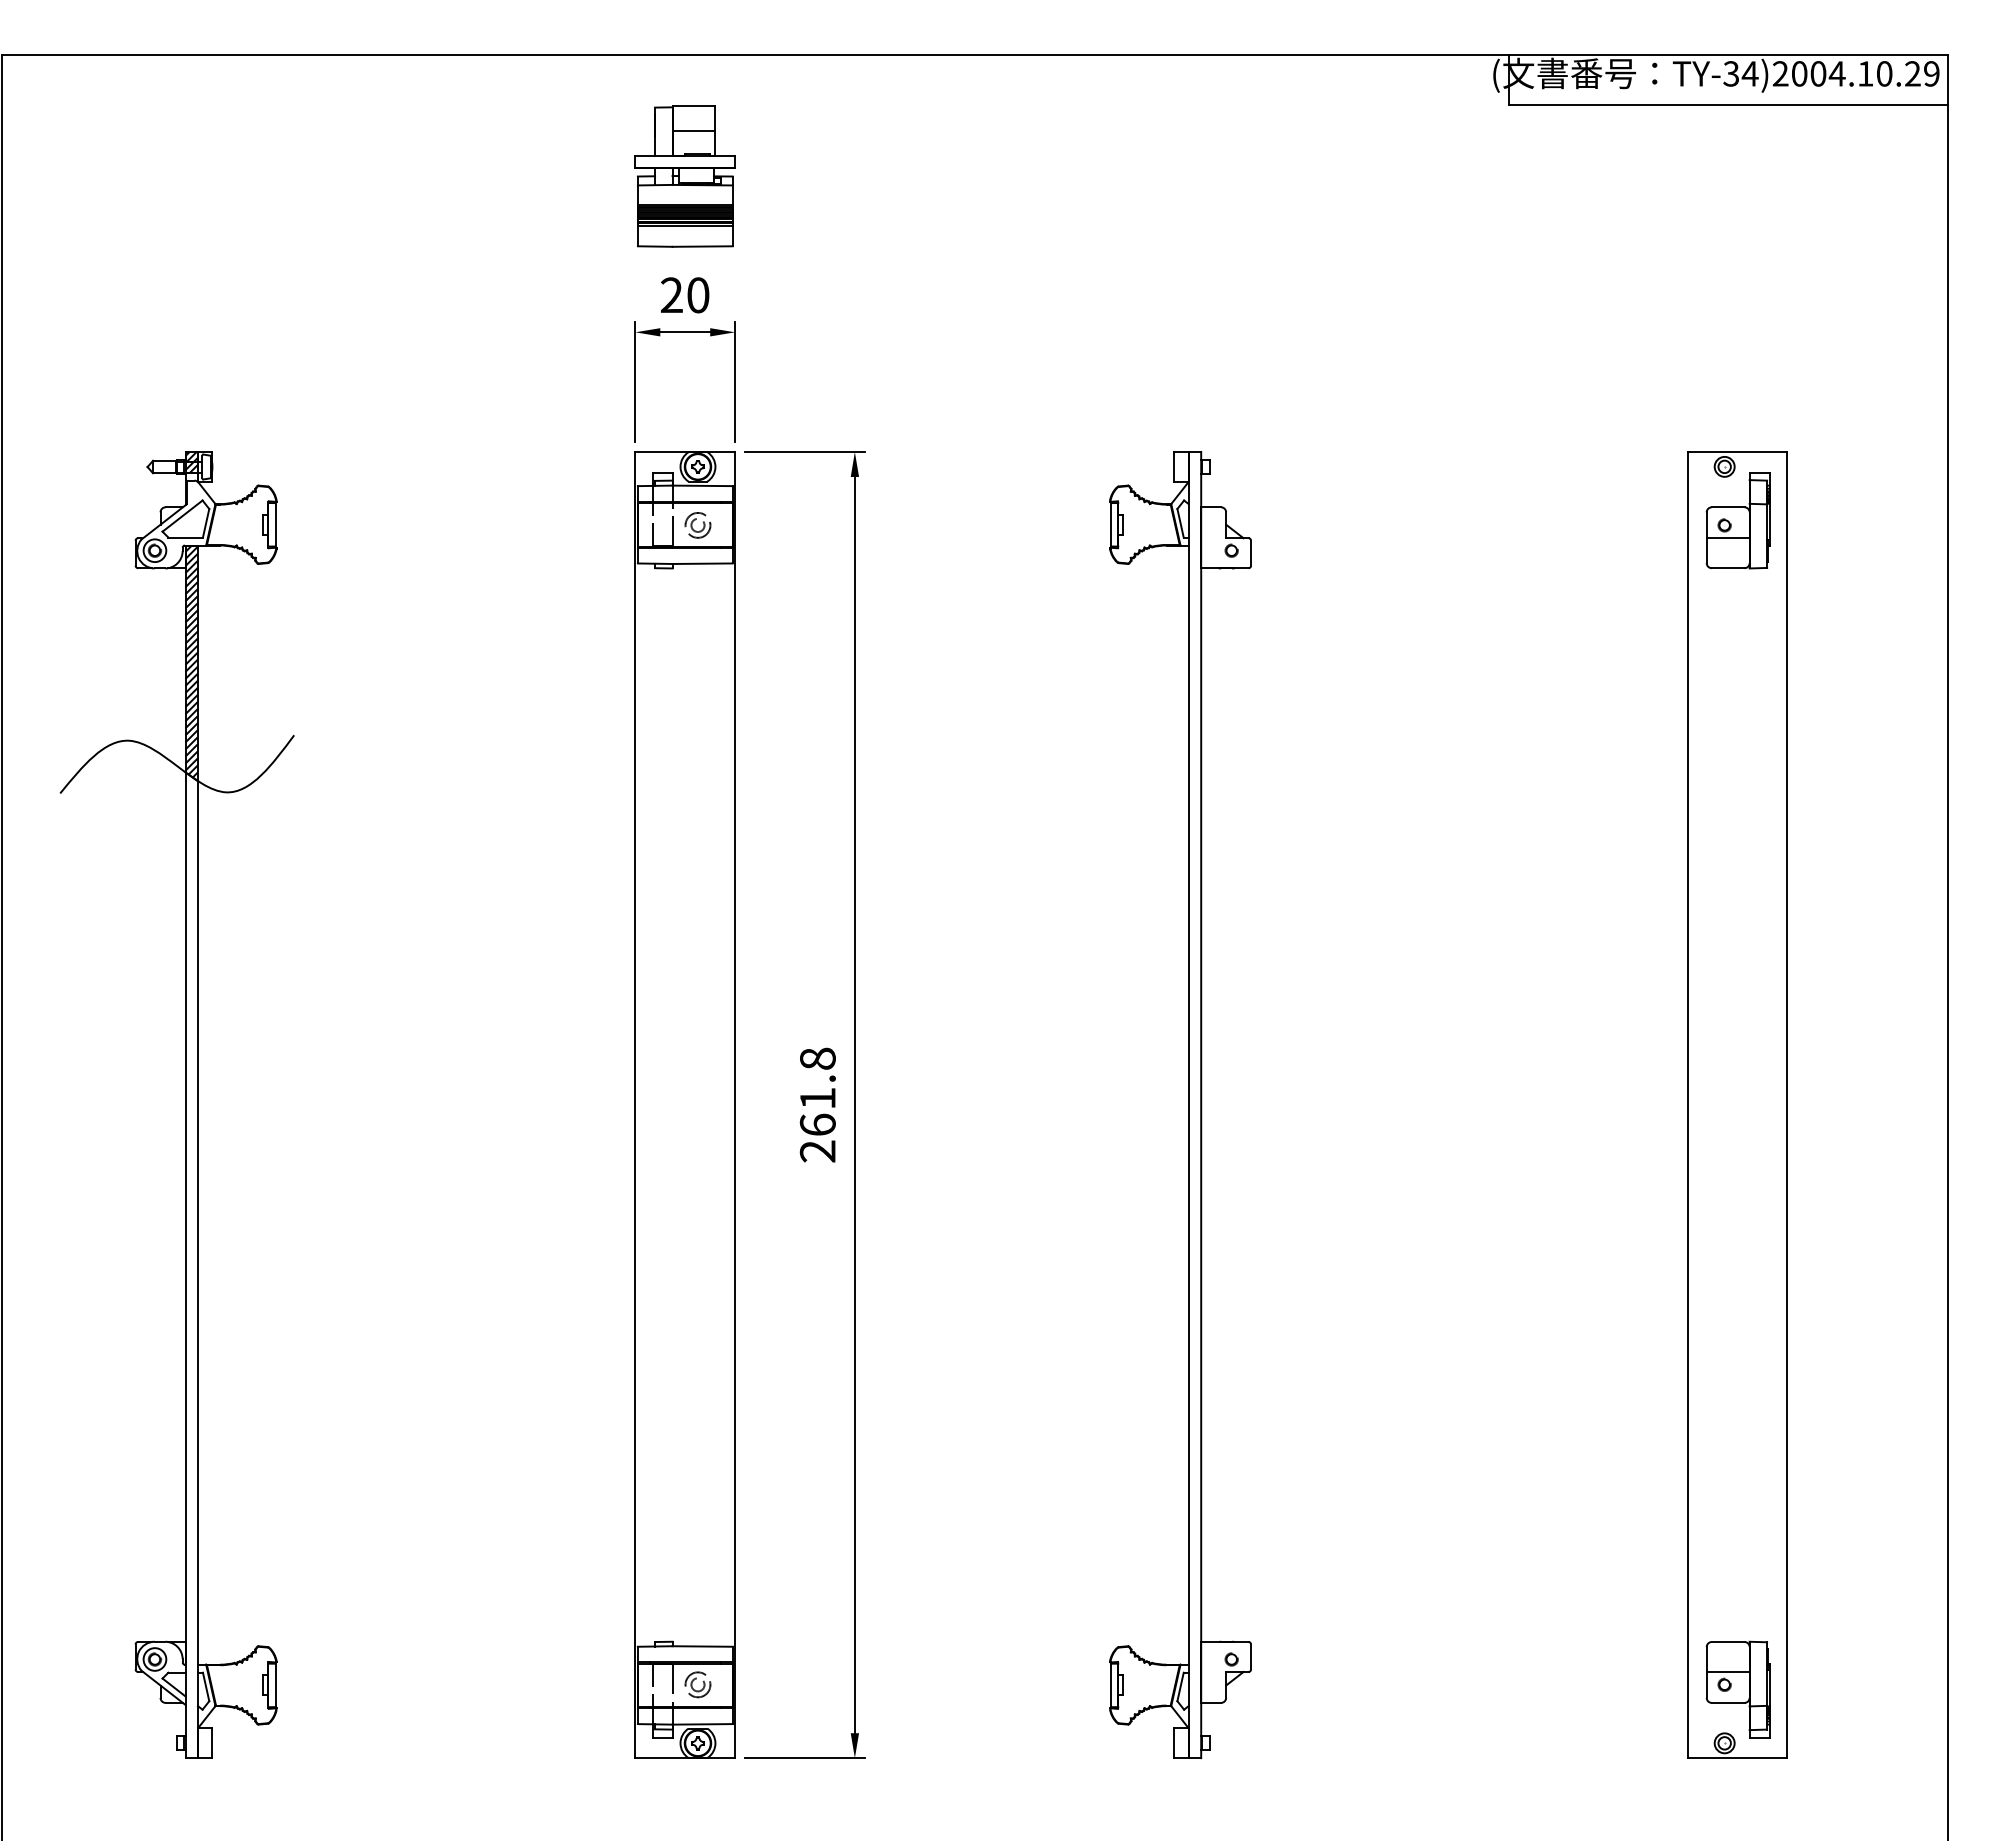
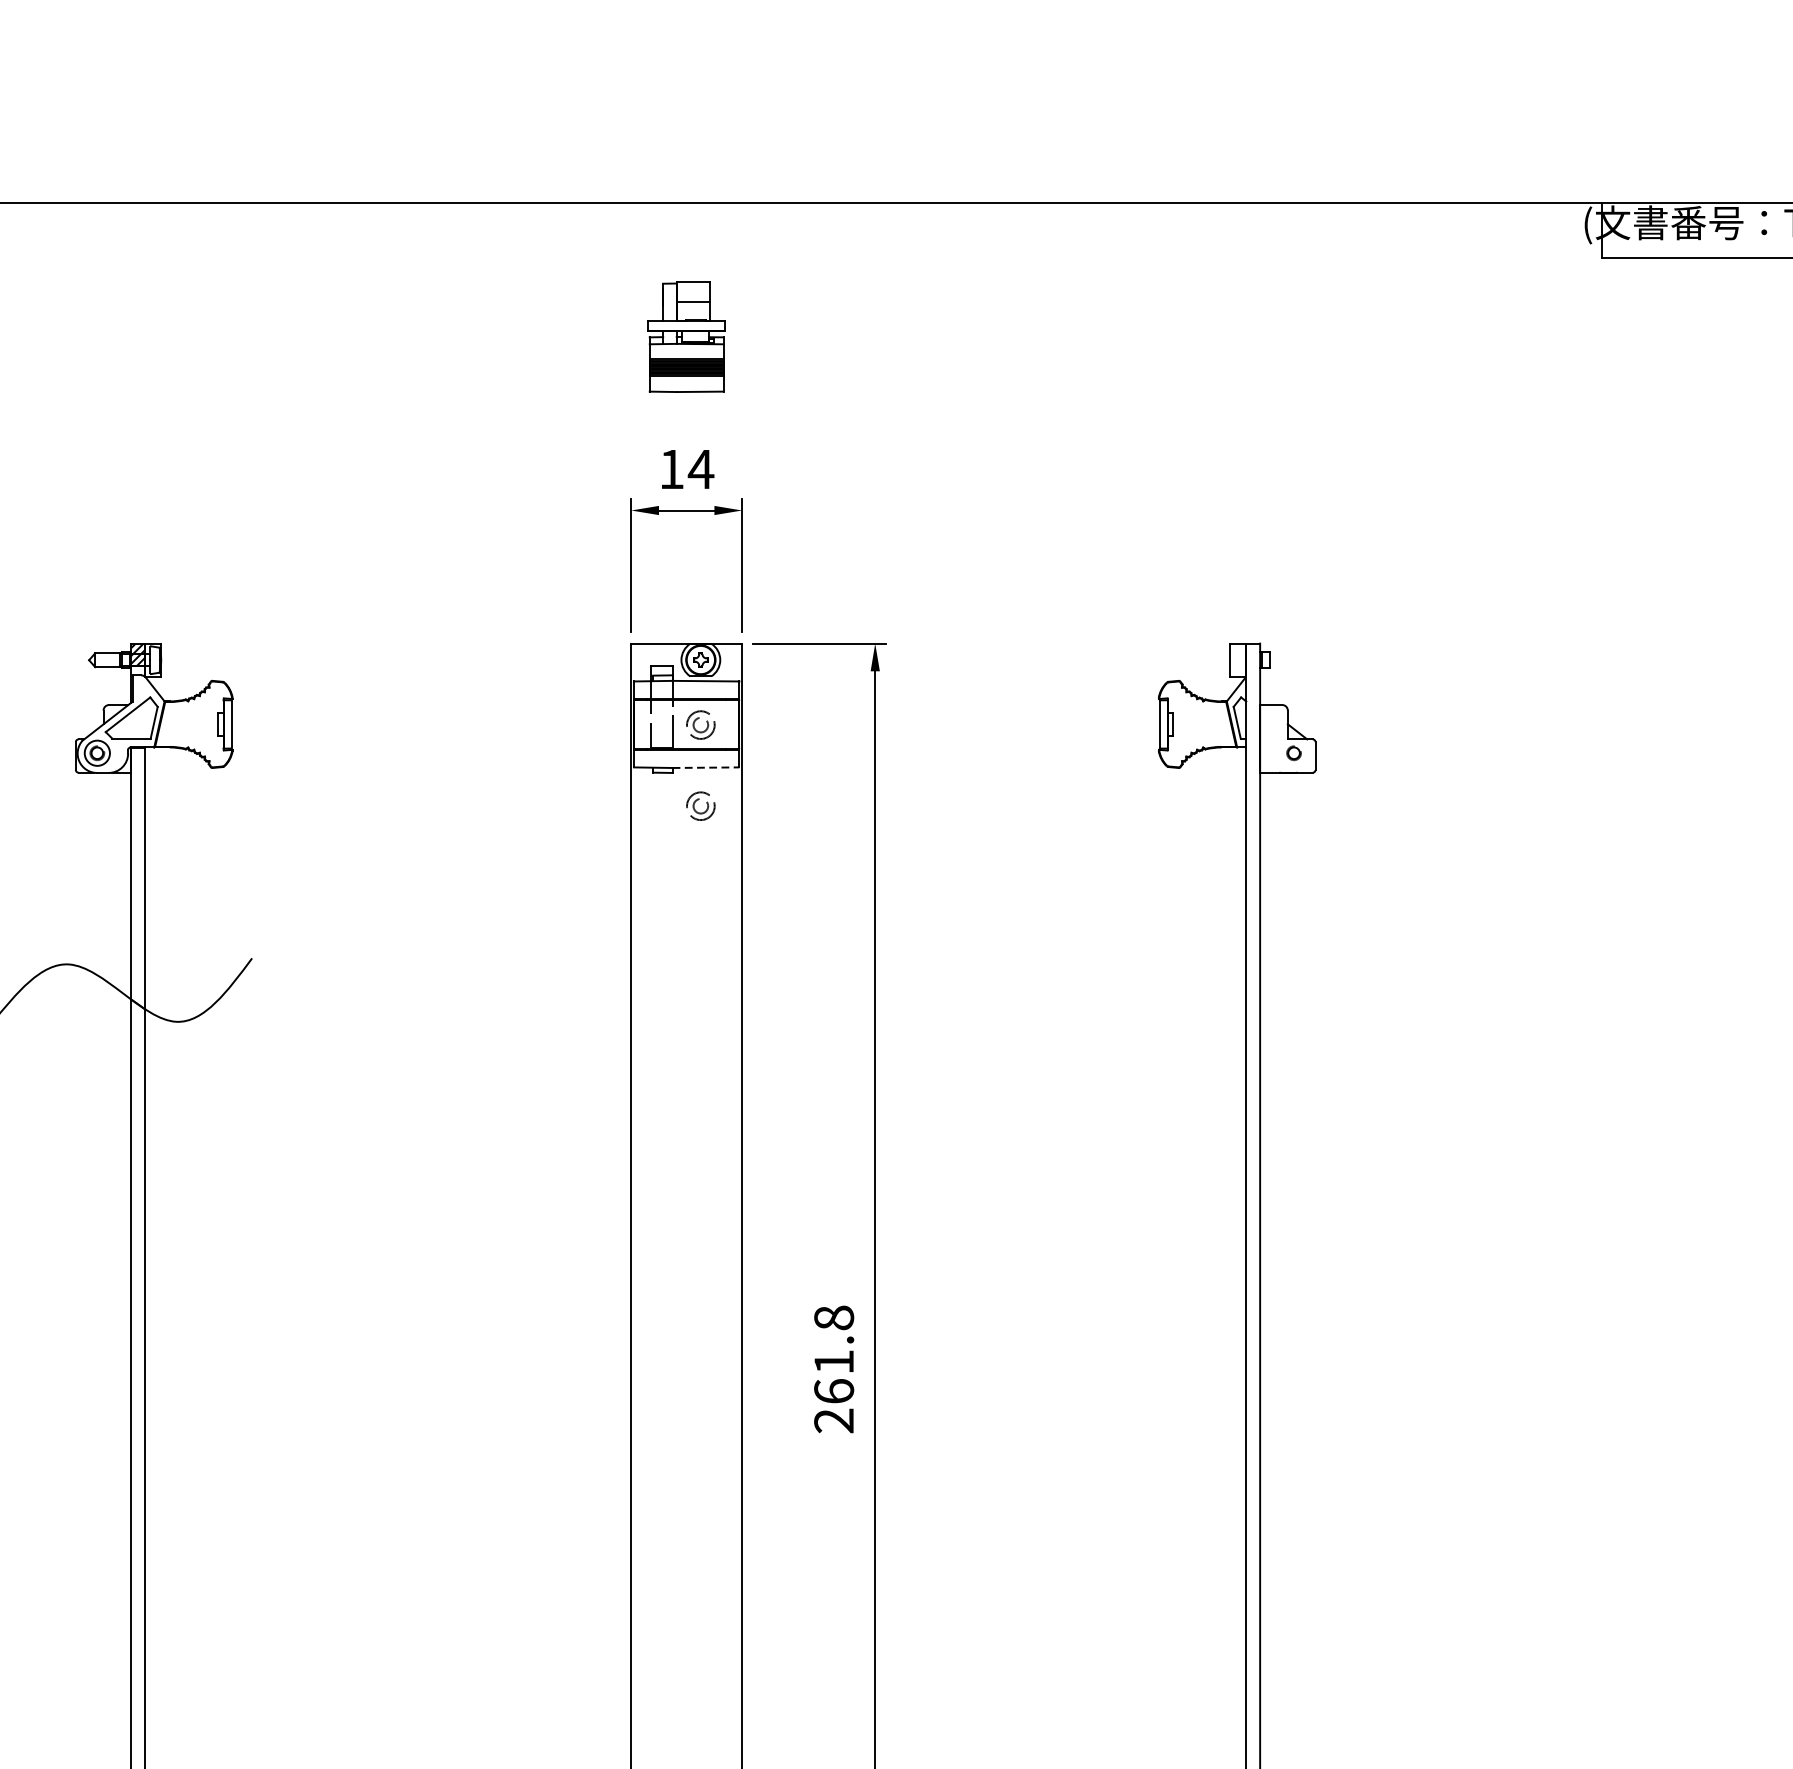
part: (684, 176) -> (685, 337), size x0.7
text: (685, 295) -> (686, 469), 20 -> 14
line: (703, 563) -> (706, 767), solid -> dashed
part: (697, 598) -> (700, 806), added
hatch: (191, 663) -> (137, 878), removed

